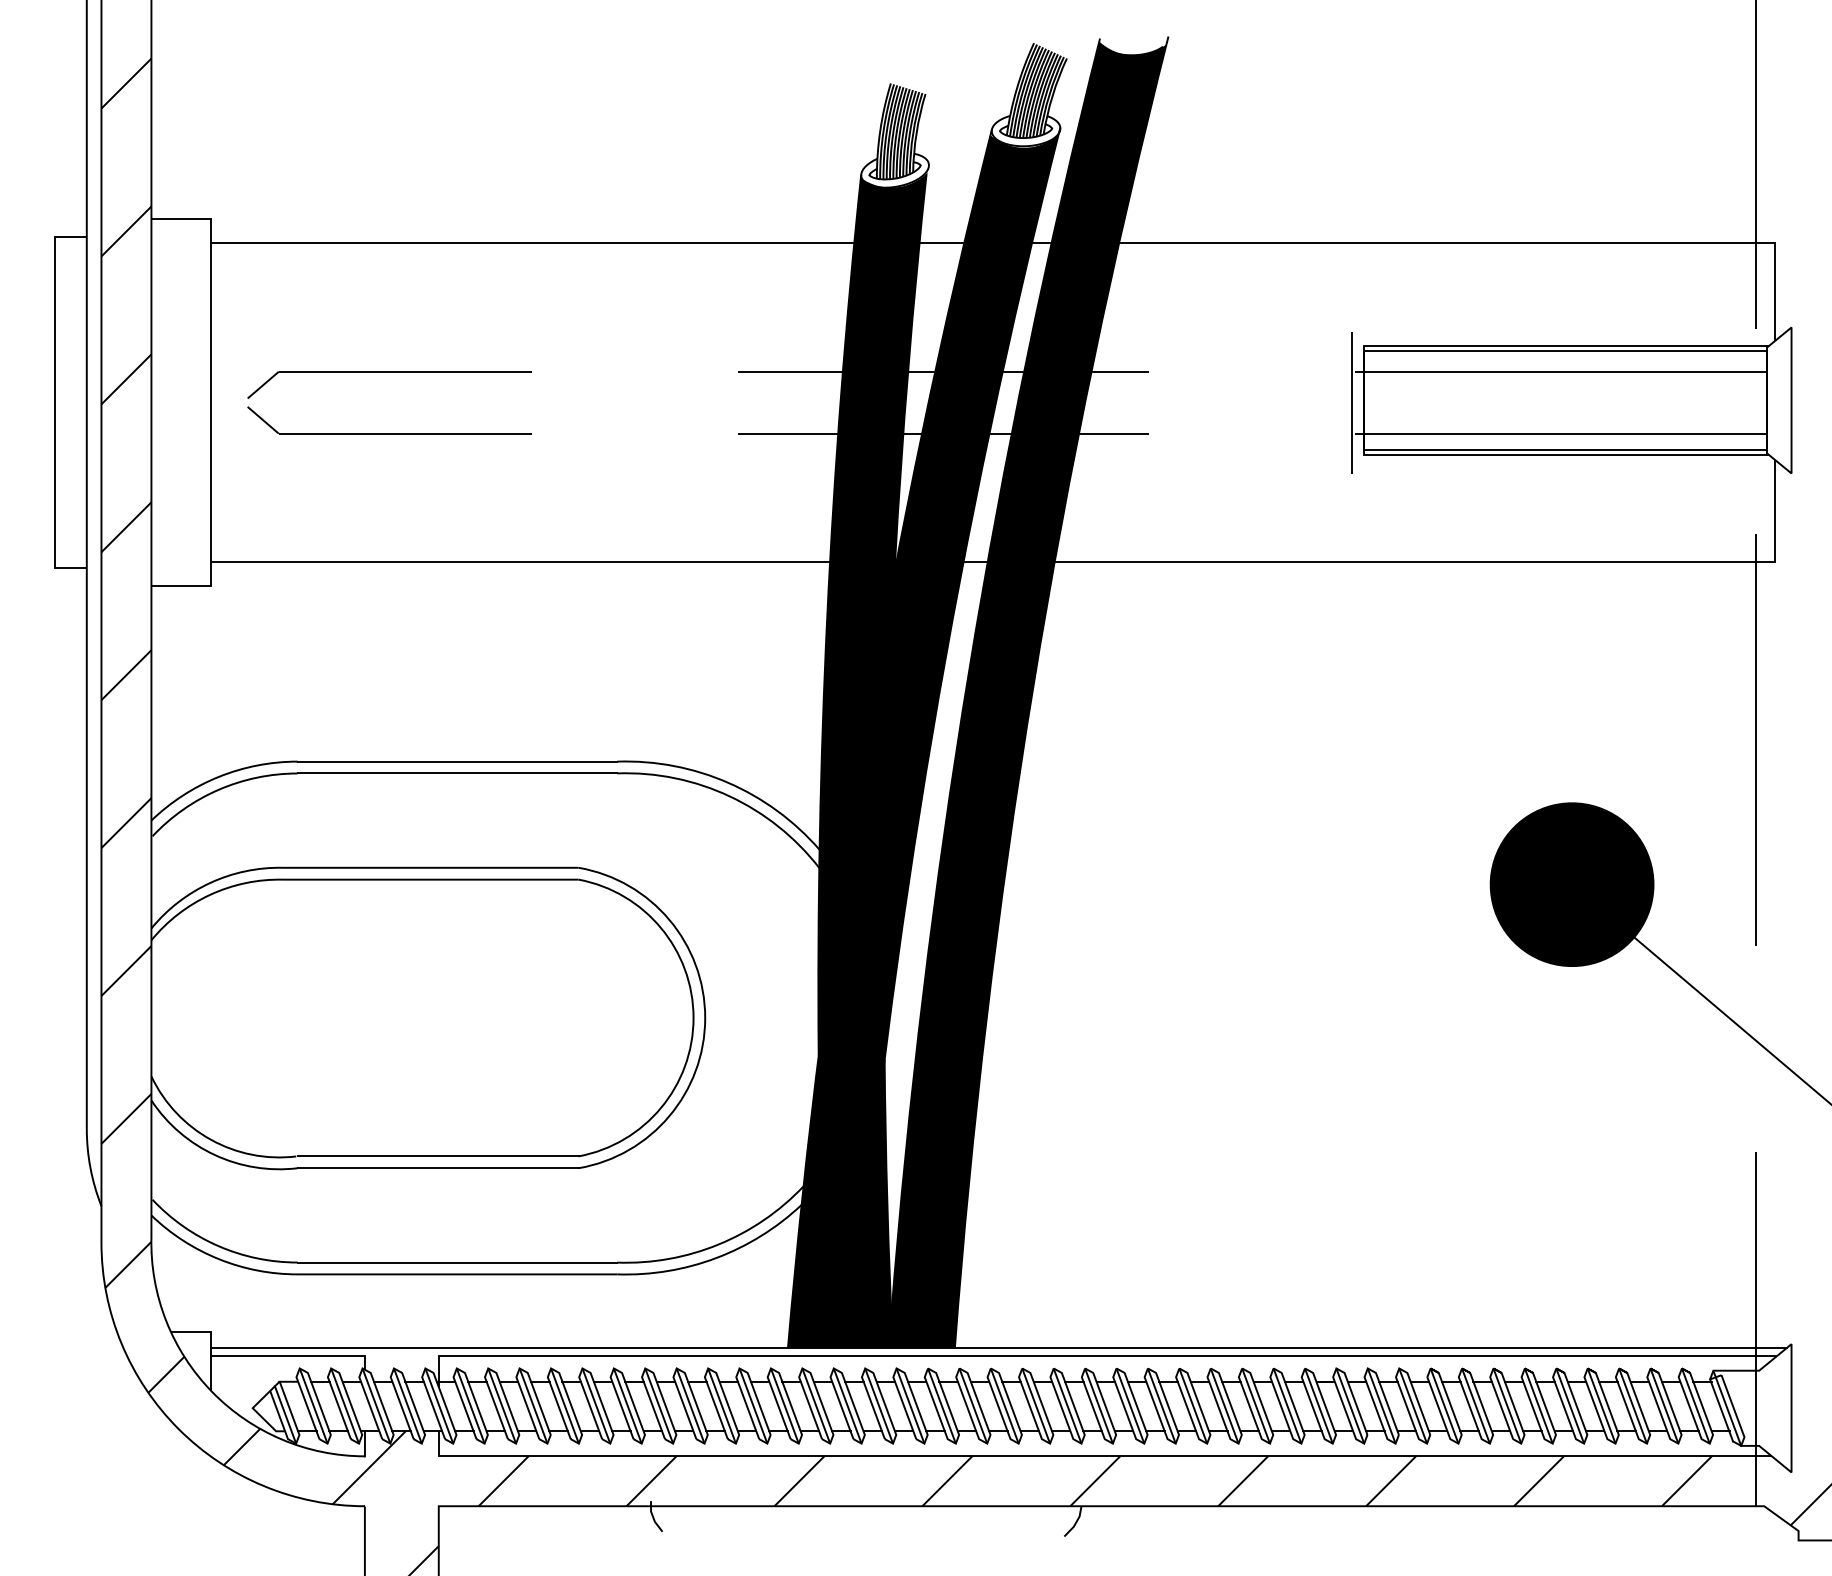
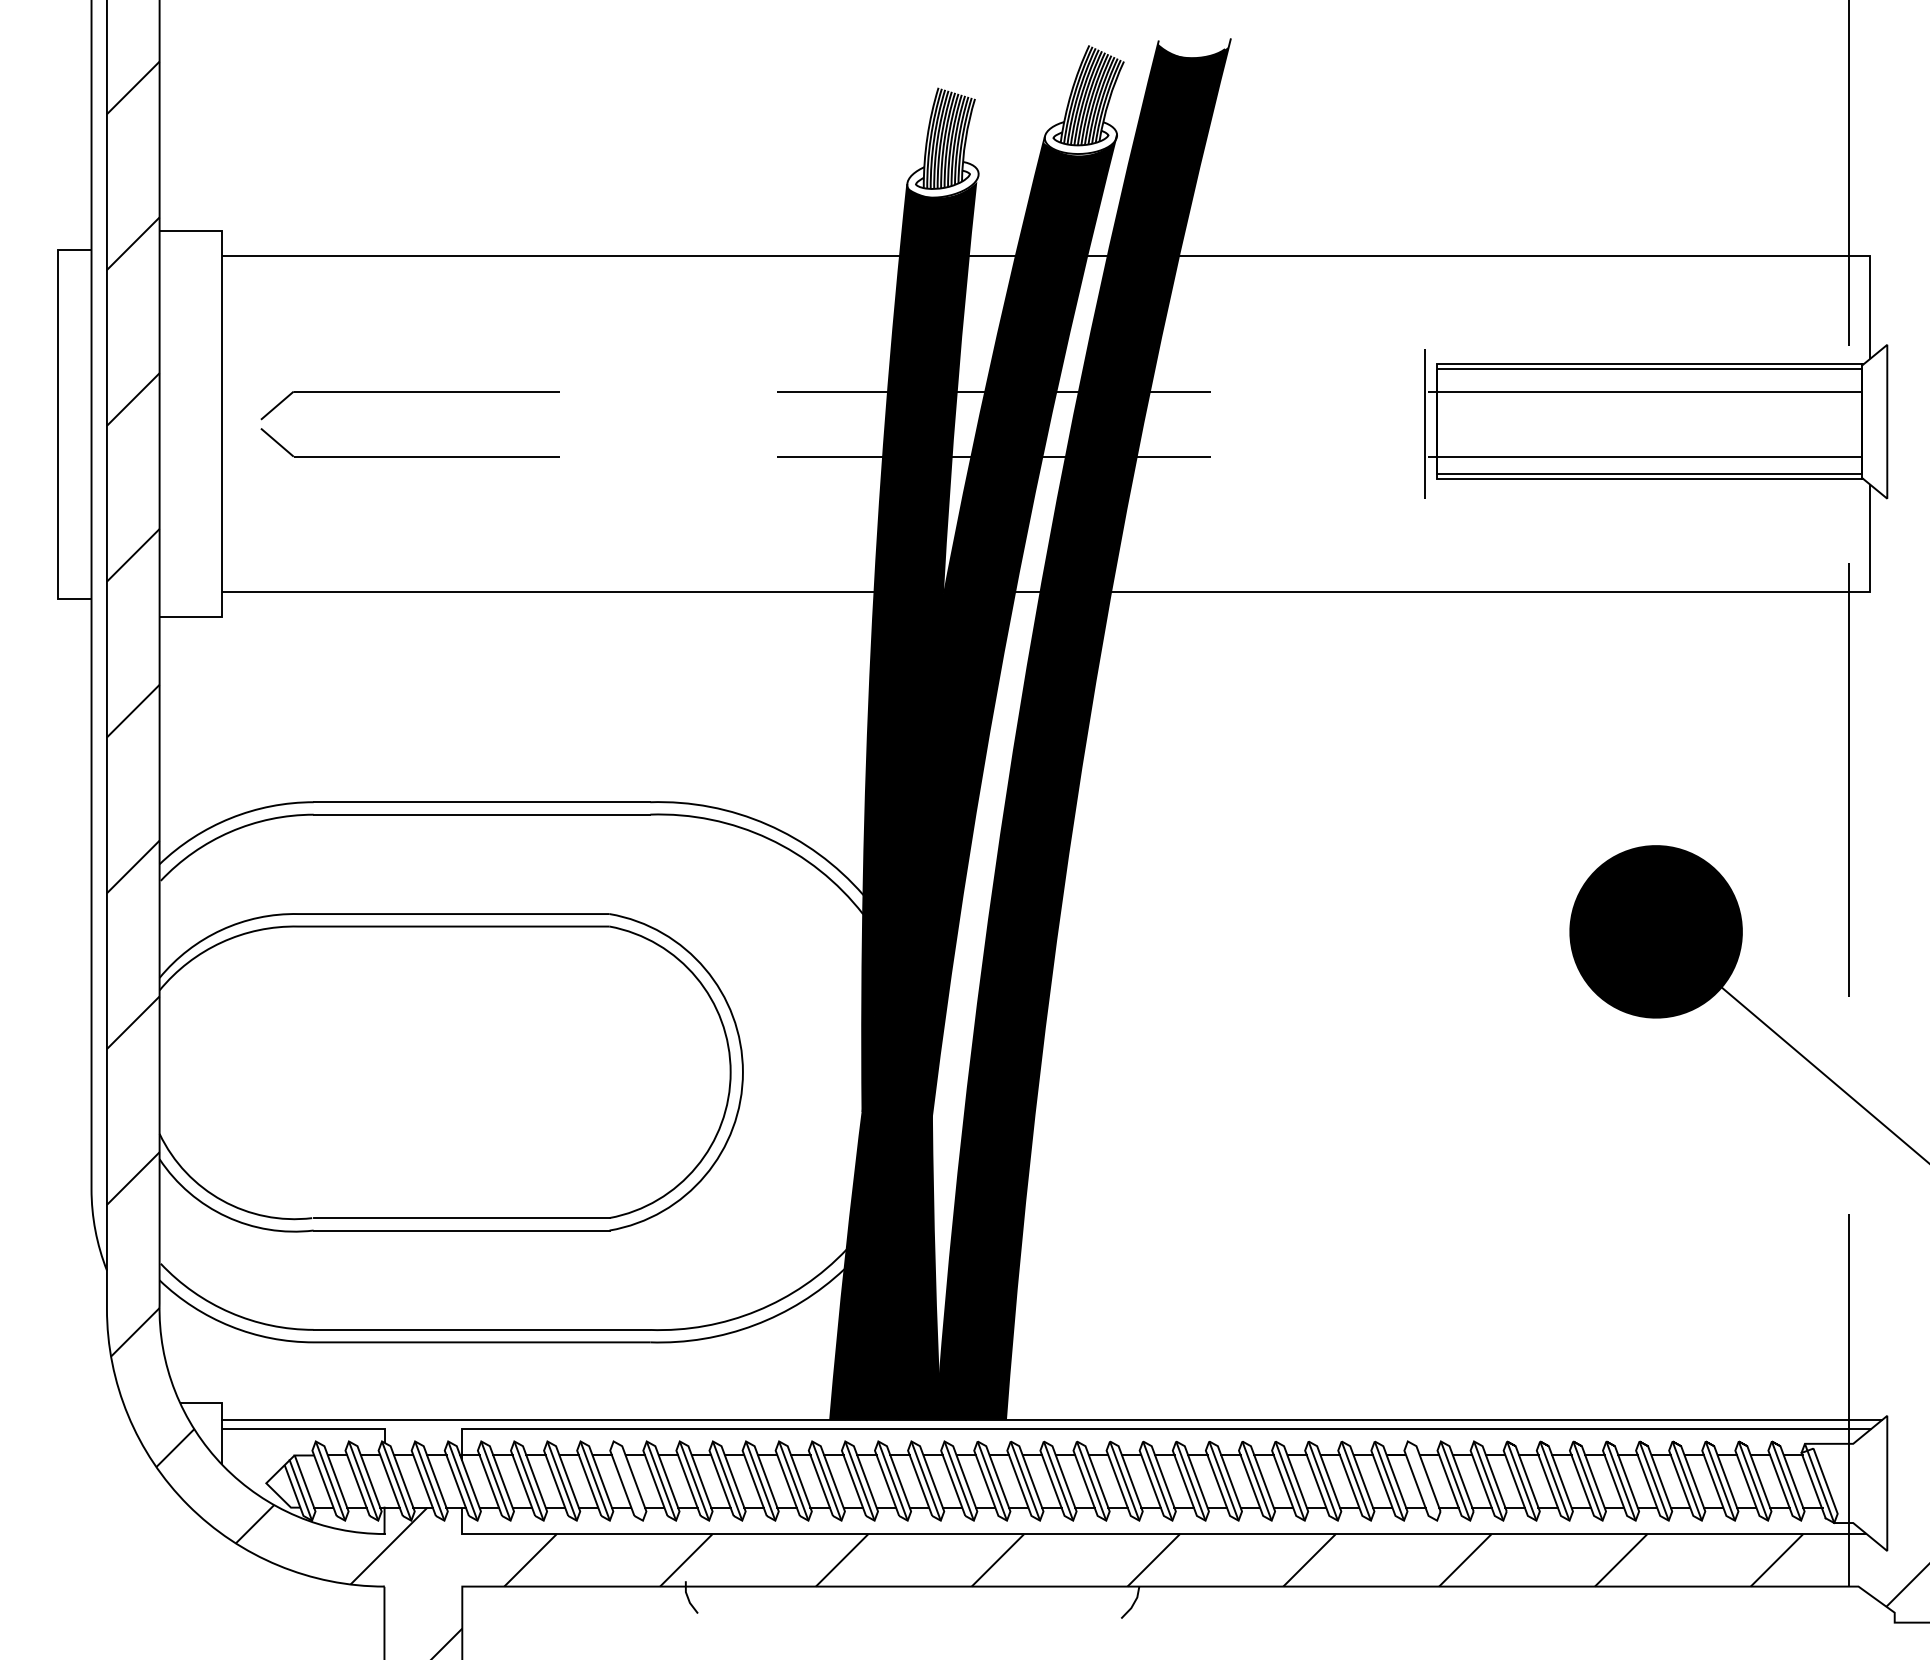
line: (596, 1405) -> (628, 1480), removed
line: (1350, 1405) -> (1422, 1480), removed

